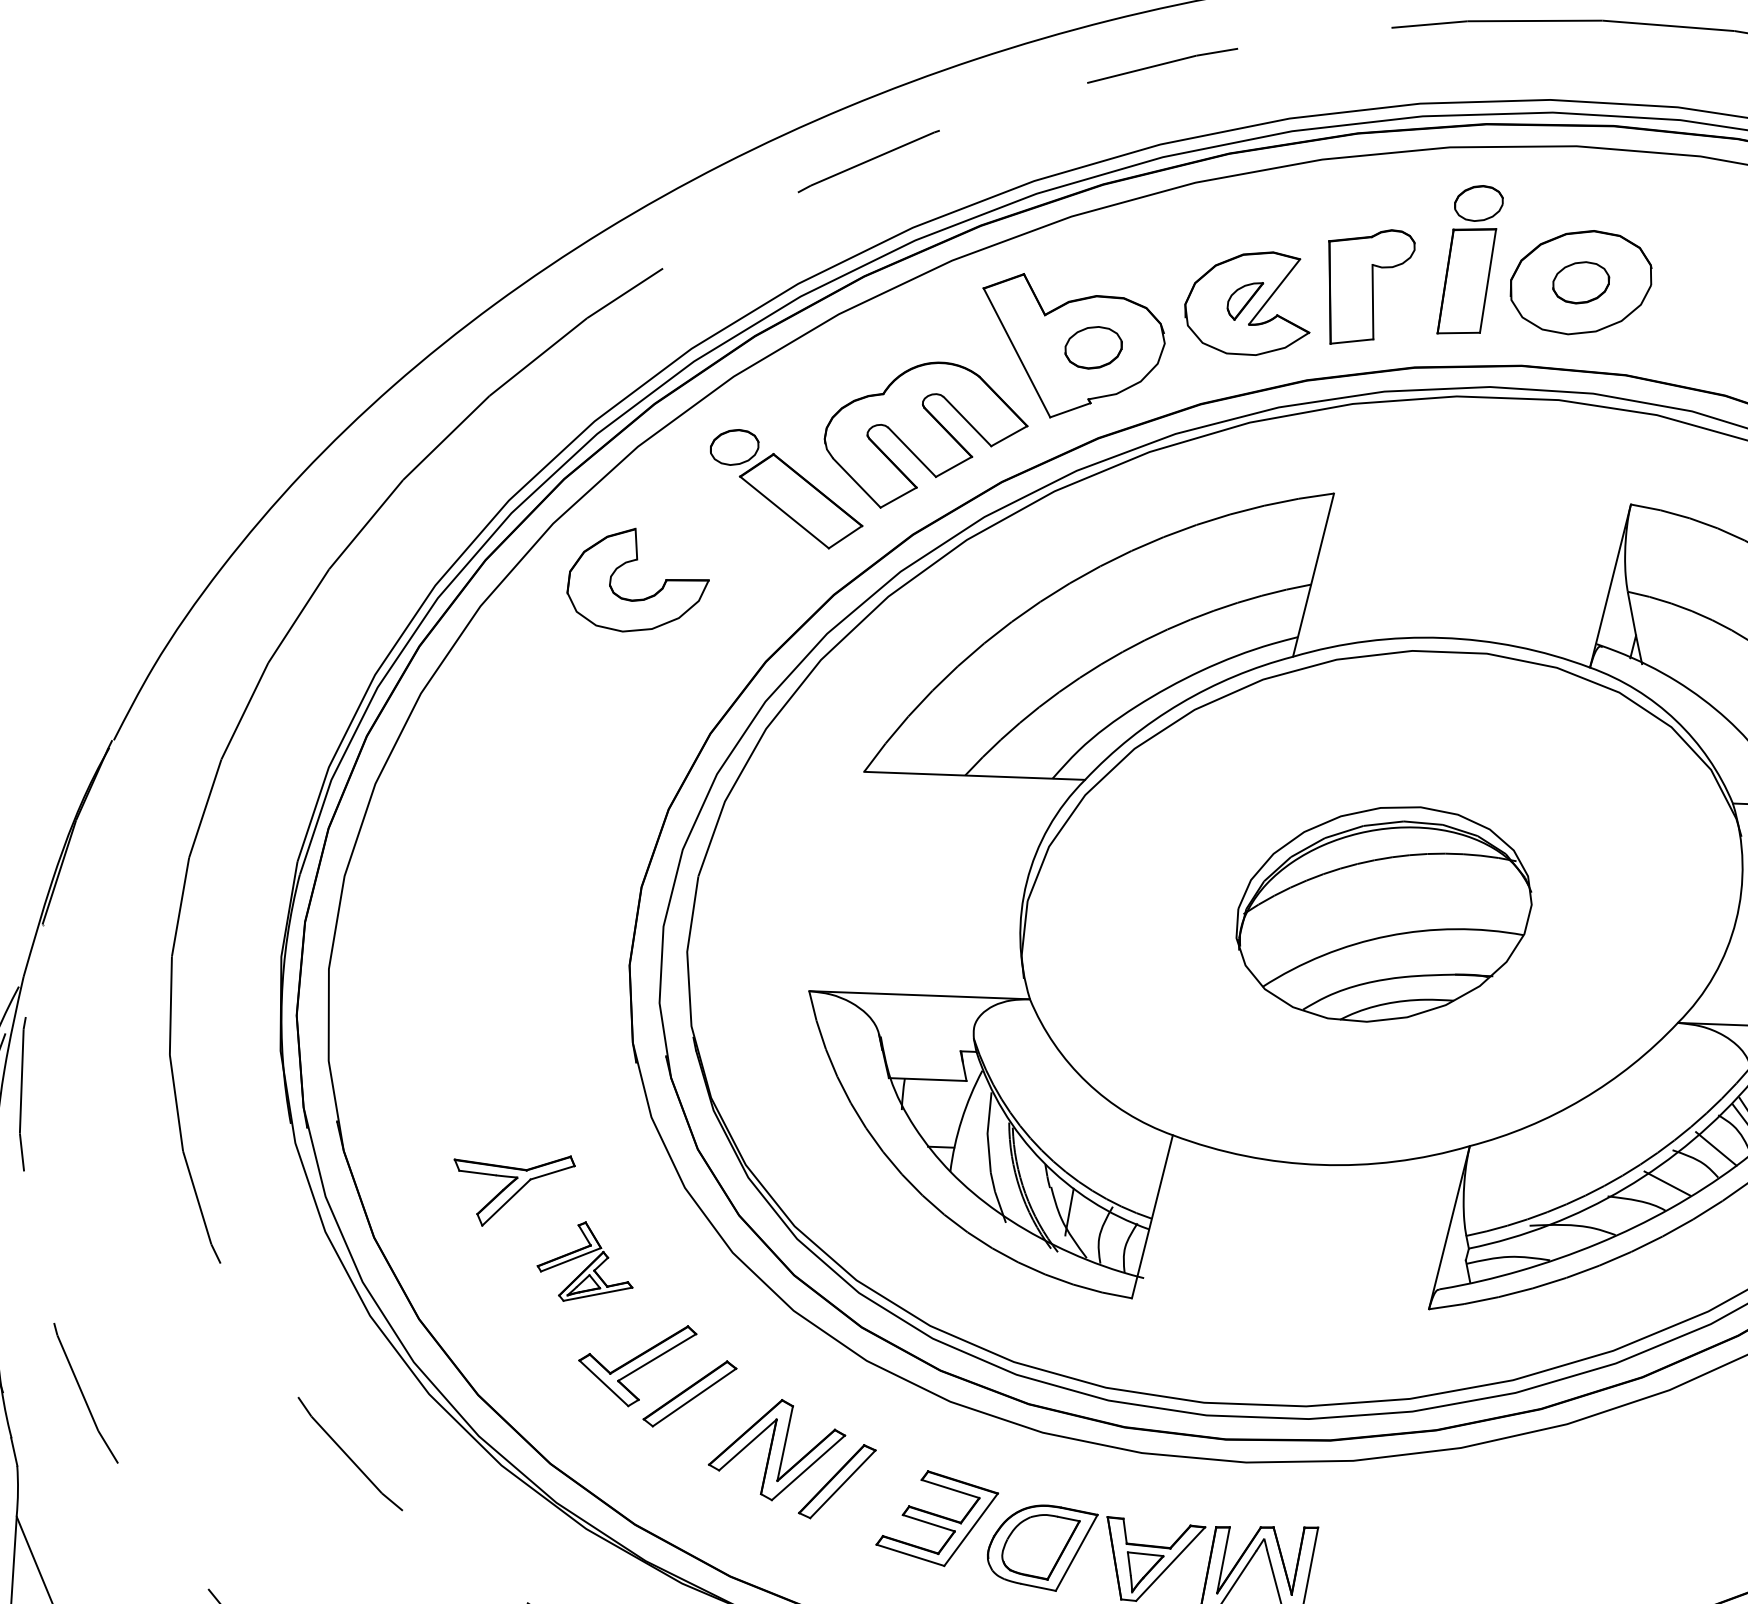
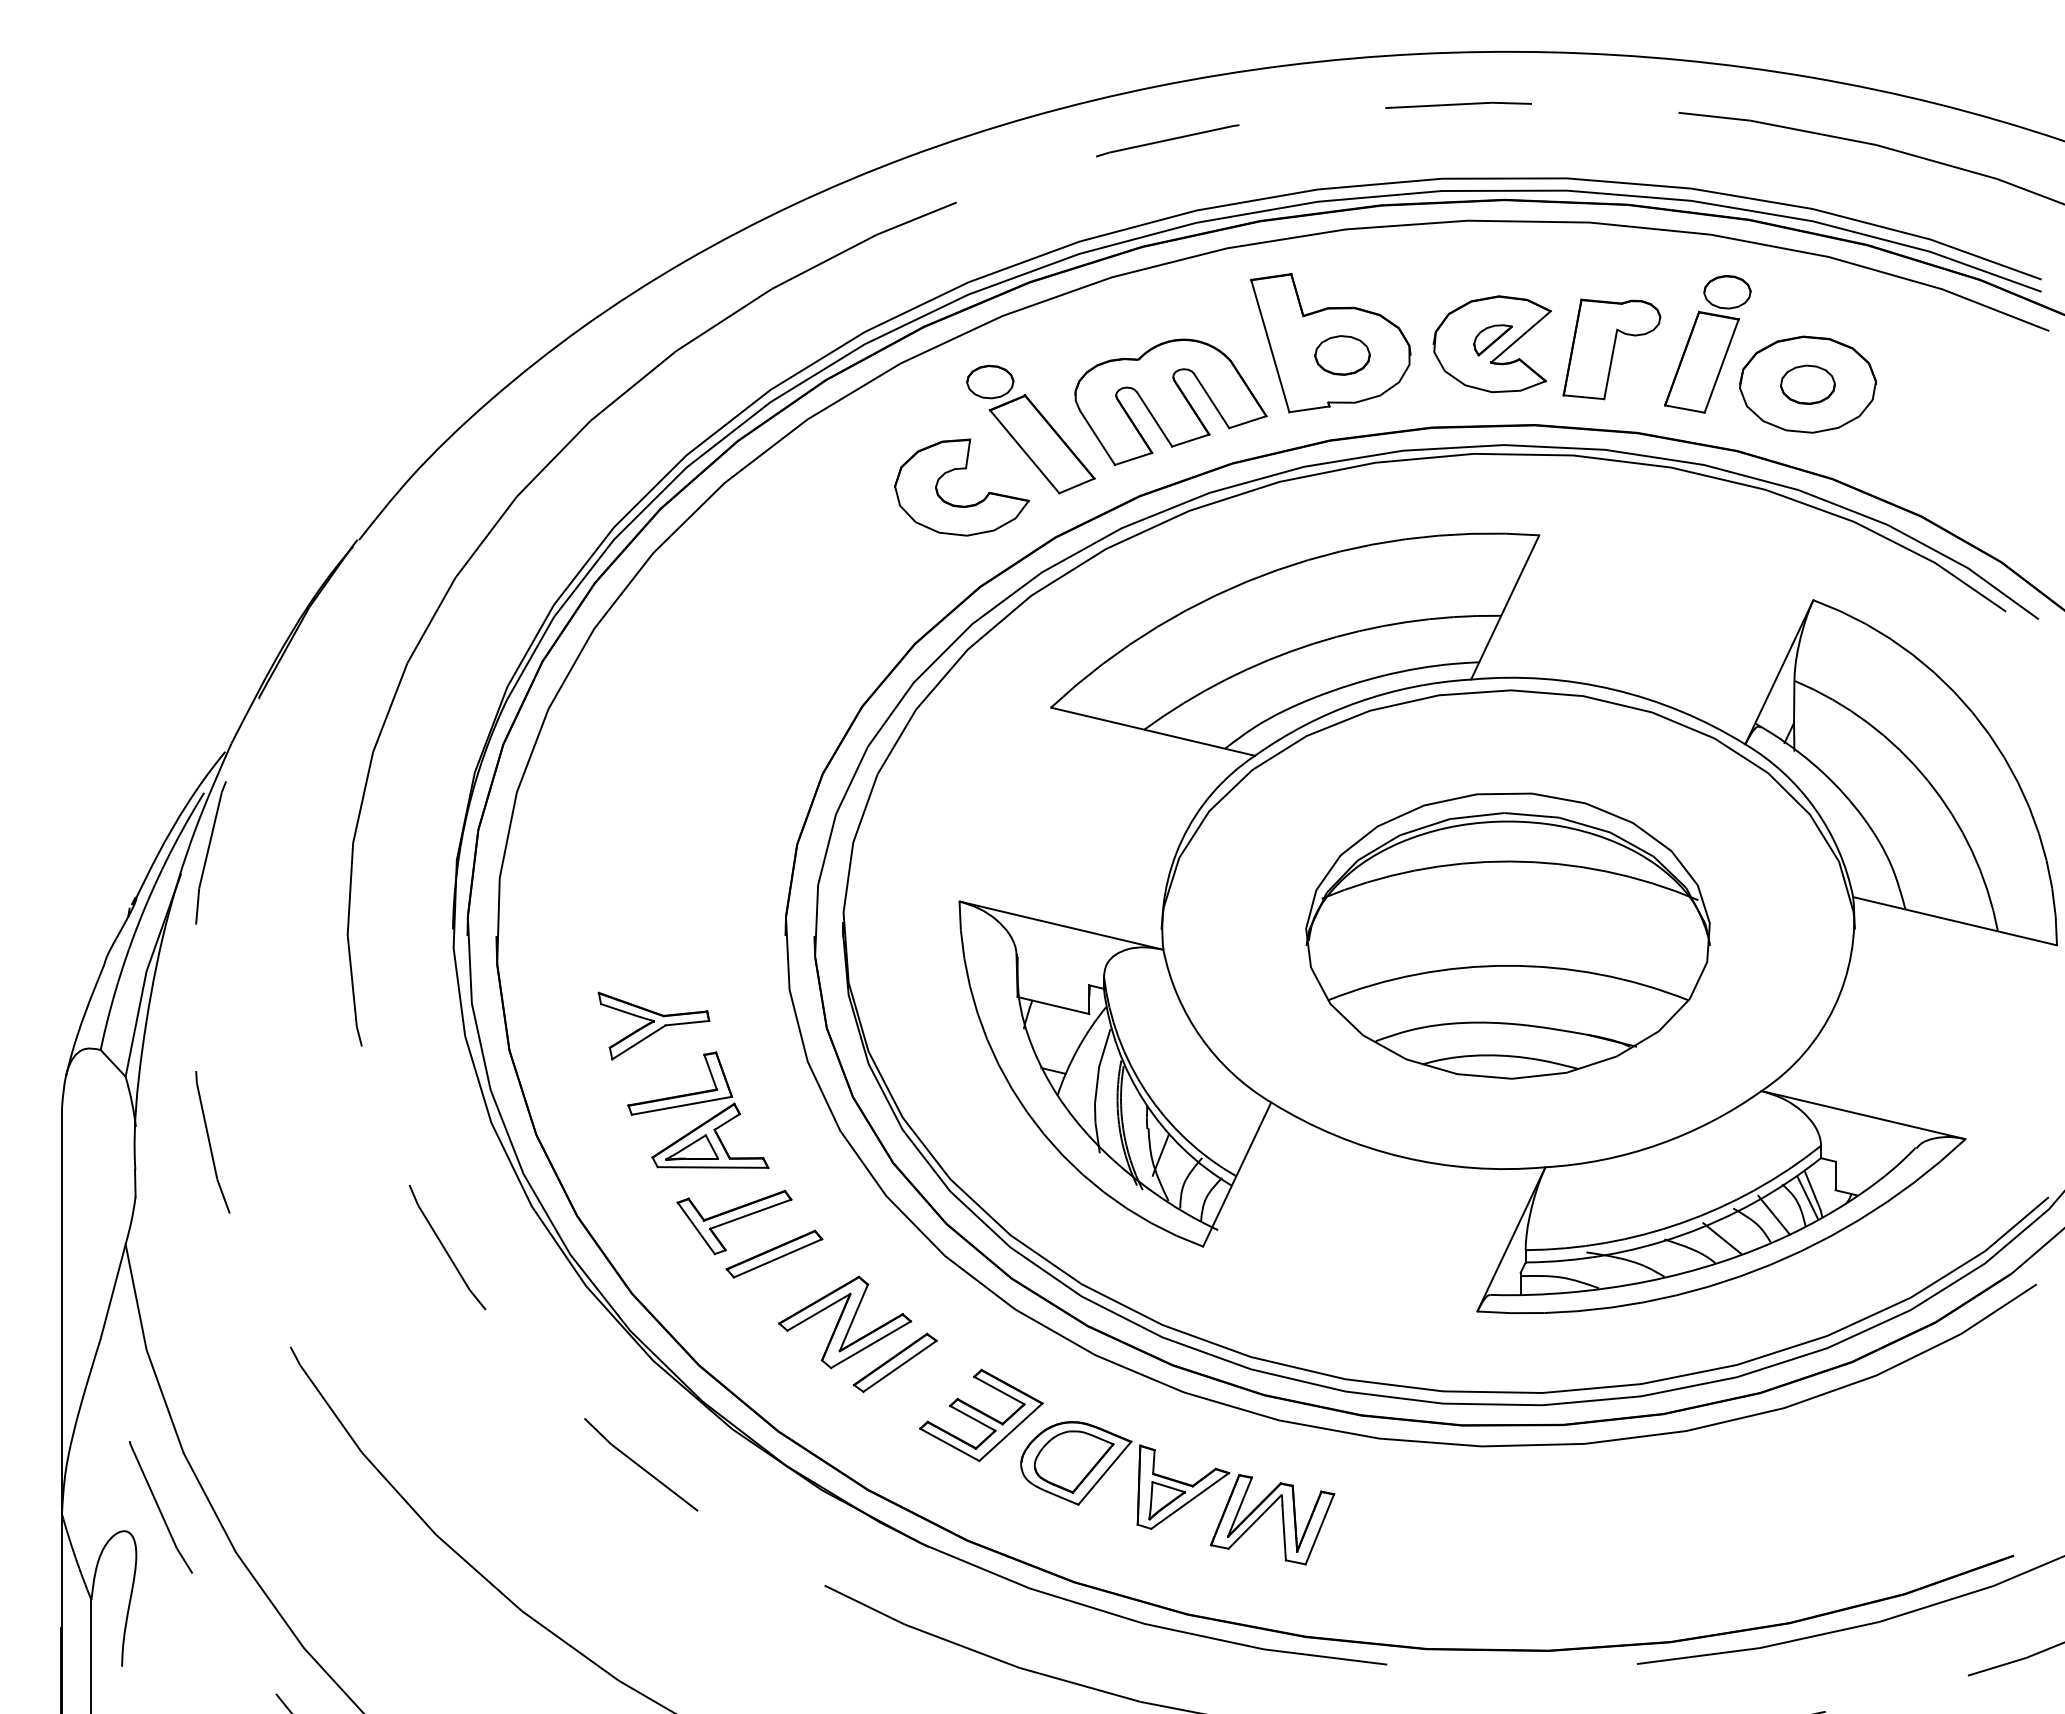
part: (632, 561) -> (961, 469), moved
part: (1383, 914) -> (1507, 935), size x1.43
part: (581, 1259) -> (698, 1109), size x1.67

